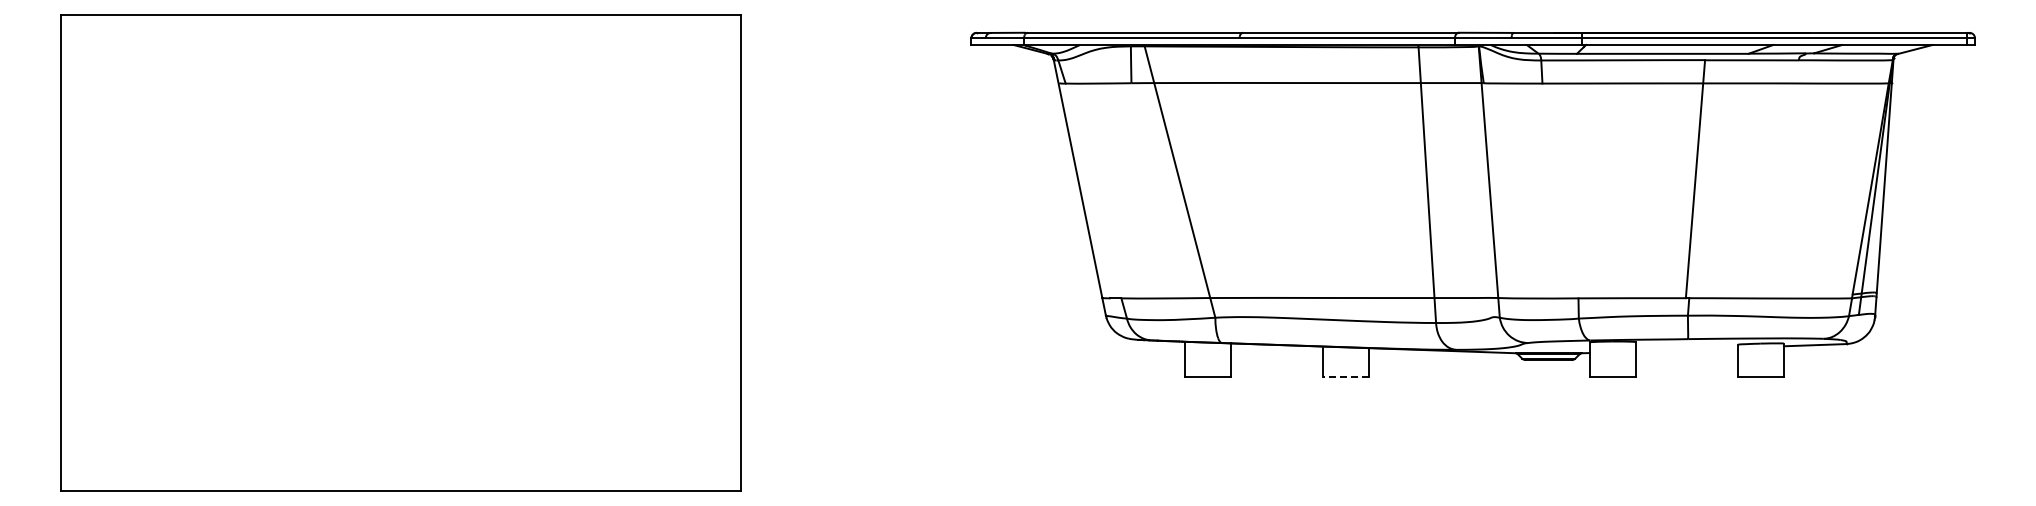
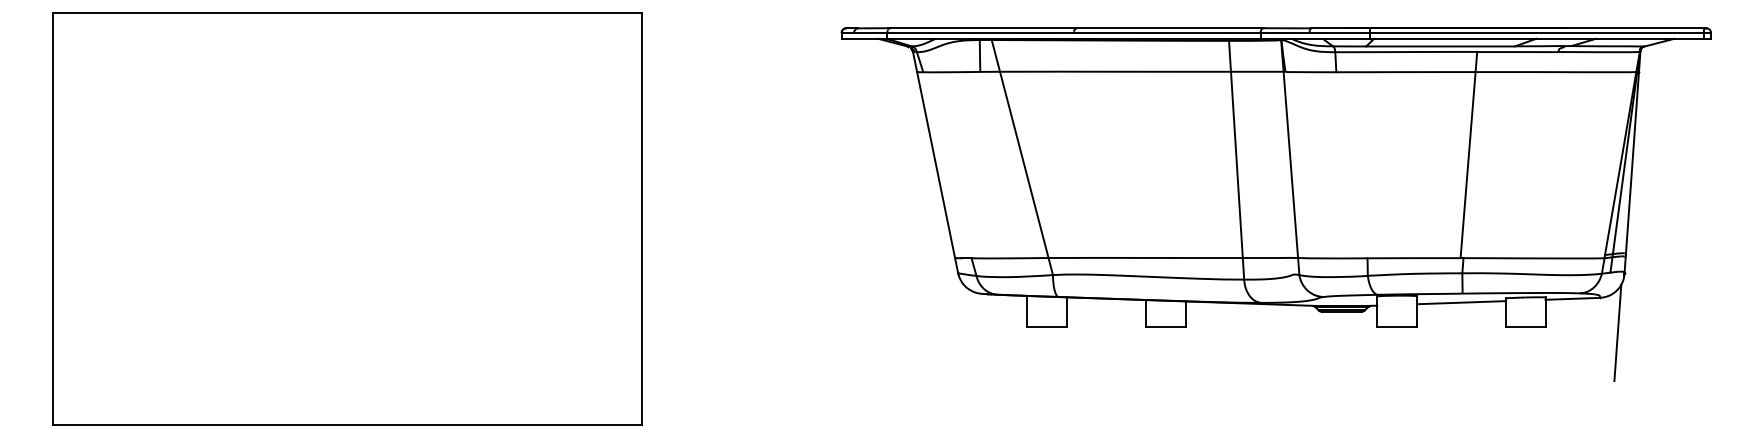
line: (1686, 349) -> (1461, 302), added
line: (1345, 377) -> (1165, 326), dashed -> solid
line: (1867, 384) -> (1617, 332), added

